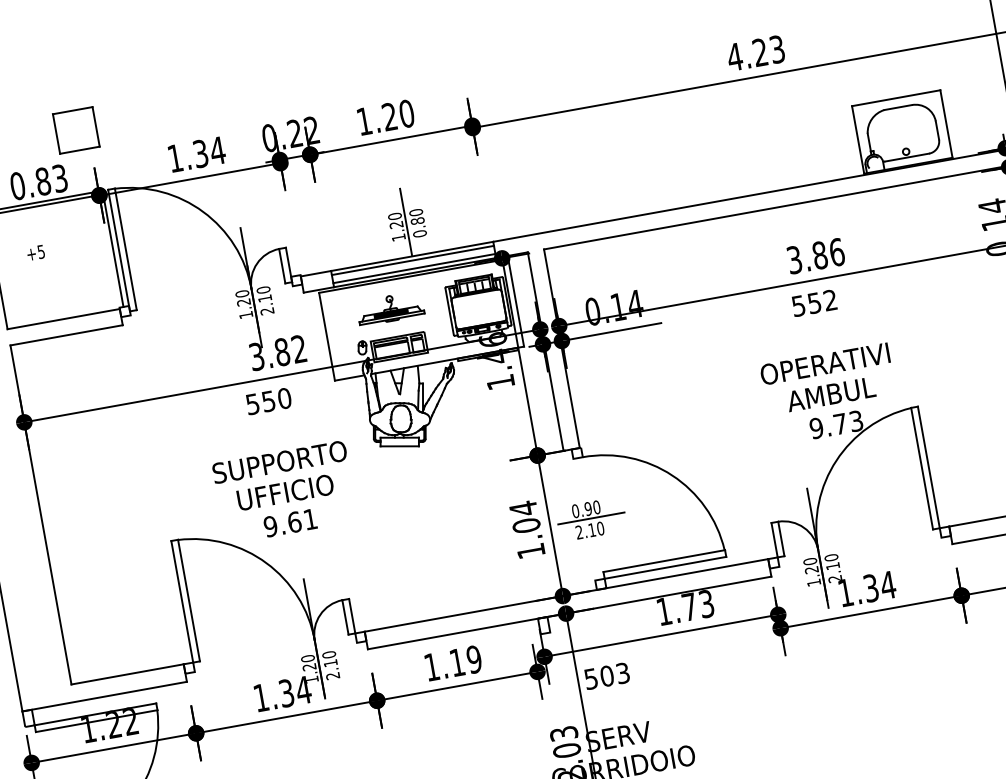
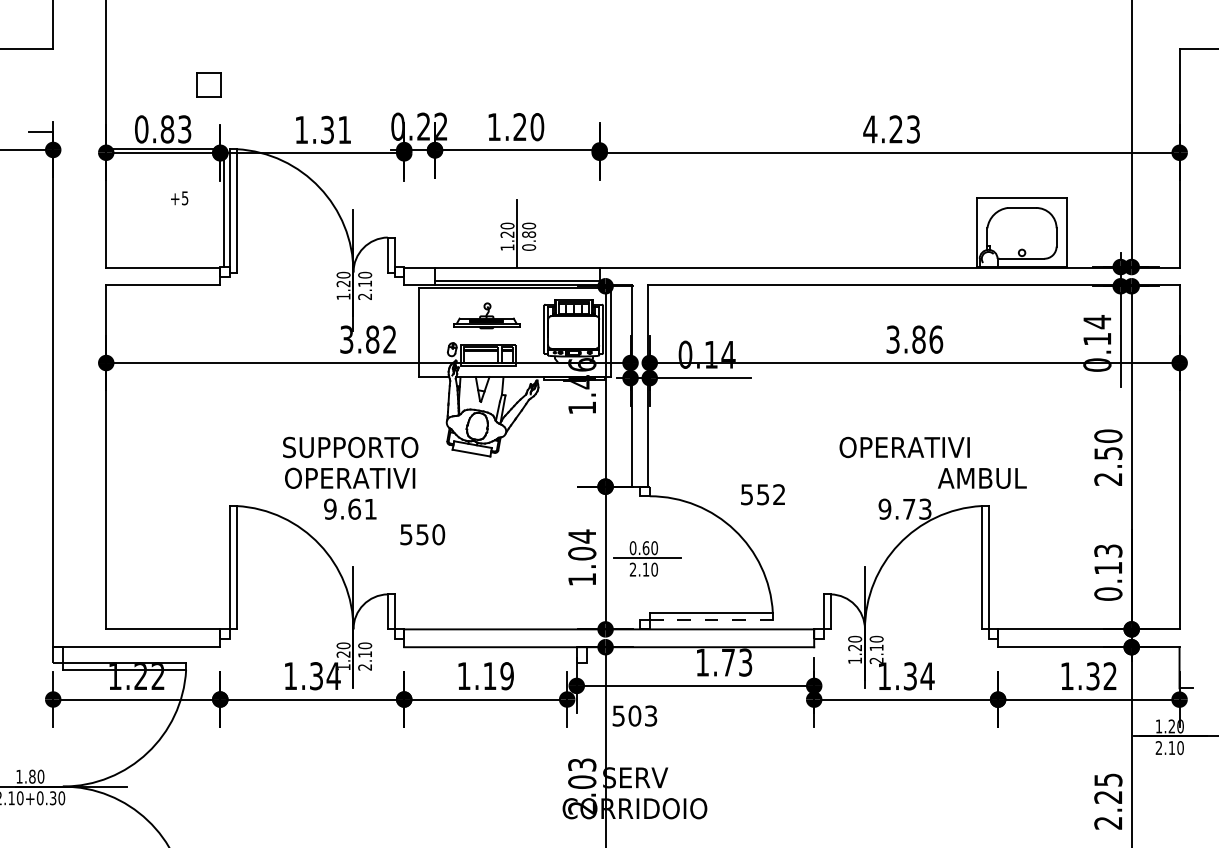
part: (75, 130) -> (208, 84), size x0.6
text: (217, 150) -> (344, 129), 1.34 -> 1.31
text: (35, 253) -> (179, 198), moved
line: (413, 260) -> (517, 272), removed
text: (813, 303) -> (762, 494), moved
text: (831, 394) -> (982, 478), moved
text: (268, 401) -> (422, 534), moved
text: (284, 491) -> (350, 477), UFFICIO -> OPERATIVI
text: (587, 509) -> (645, 548), 0.90 -> 0.60
line: (665, 567) -> (711, 619), solid -> dashed

